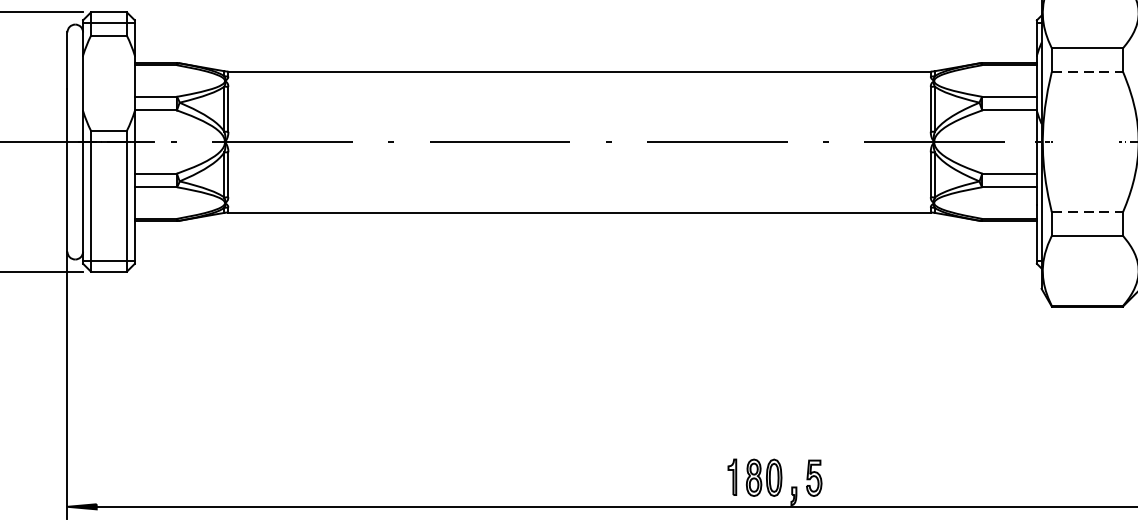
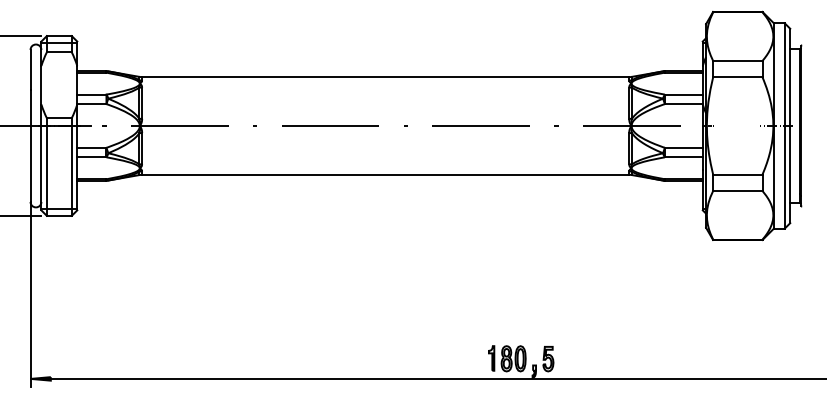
line: (1086, 72) -> (737, 77), dashed -> solid
line: (1086, 212) -> (737, 174), dashed -> solid

